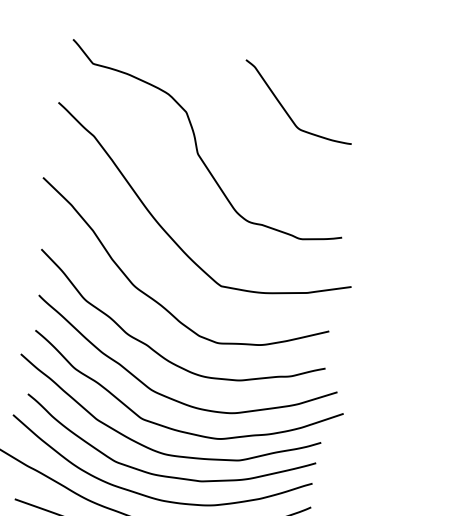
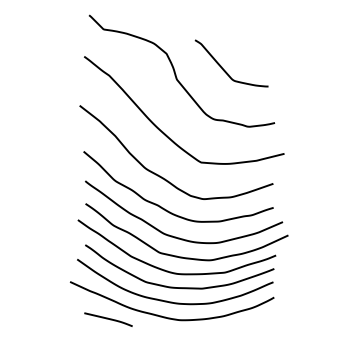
curve: (286, 110) -> (224, 69), moved

